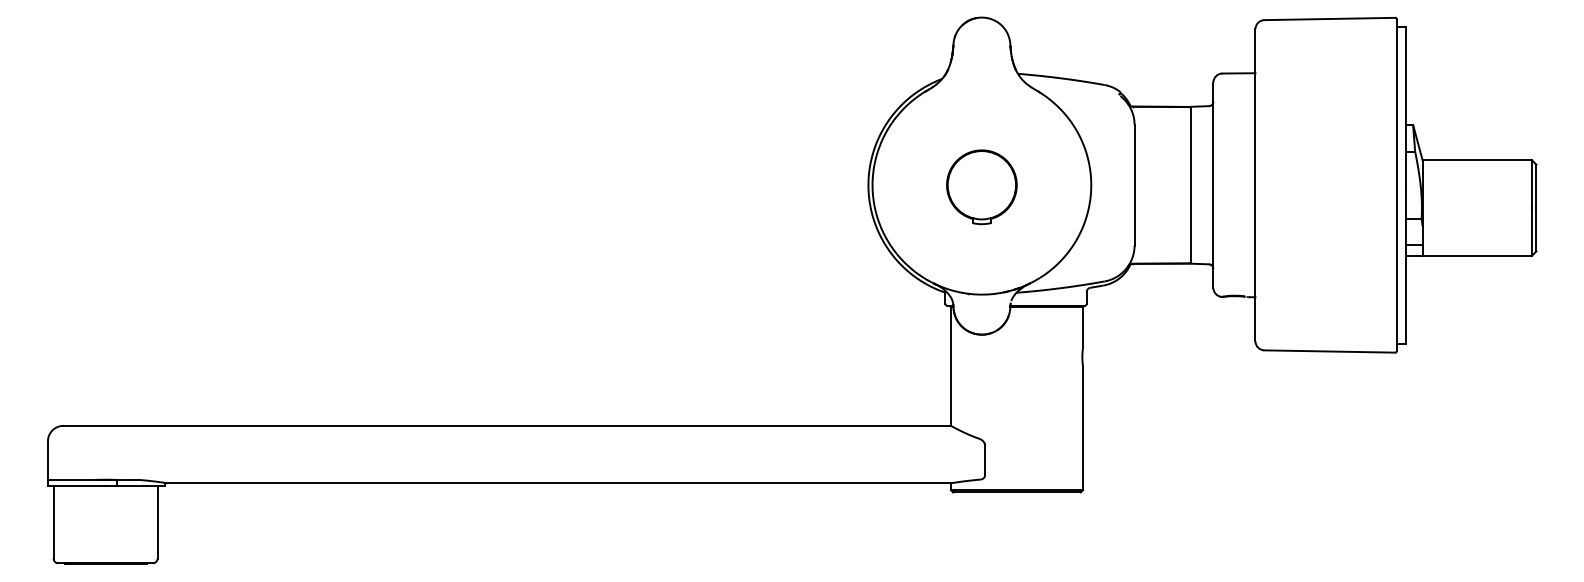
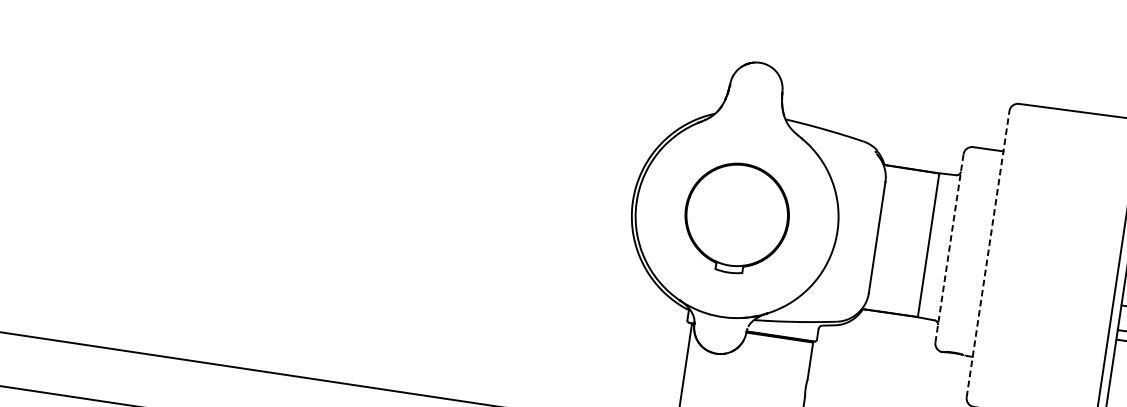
line: (1255, 184) -> (988, 253), solid -> dashed
line: (1213, 185) -> (949, 248), solid -> dashed
part: (981, 187) -> (736, 218), size x1.6

